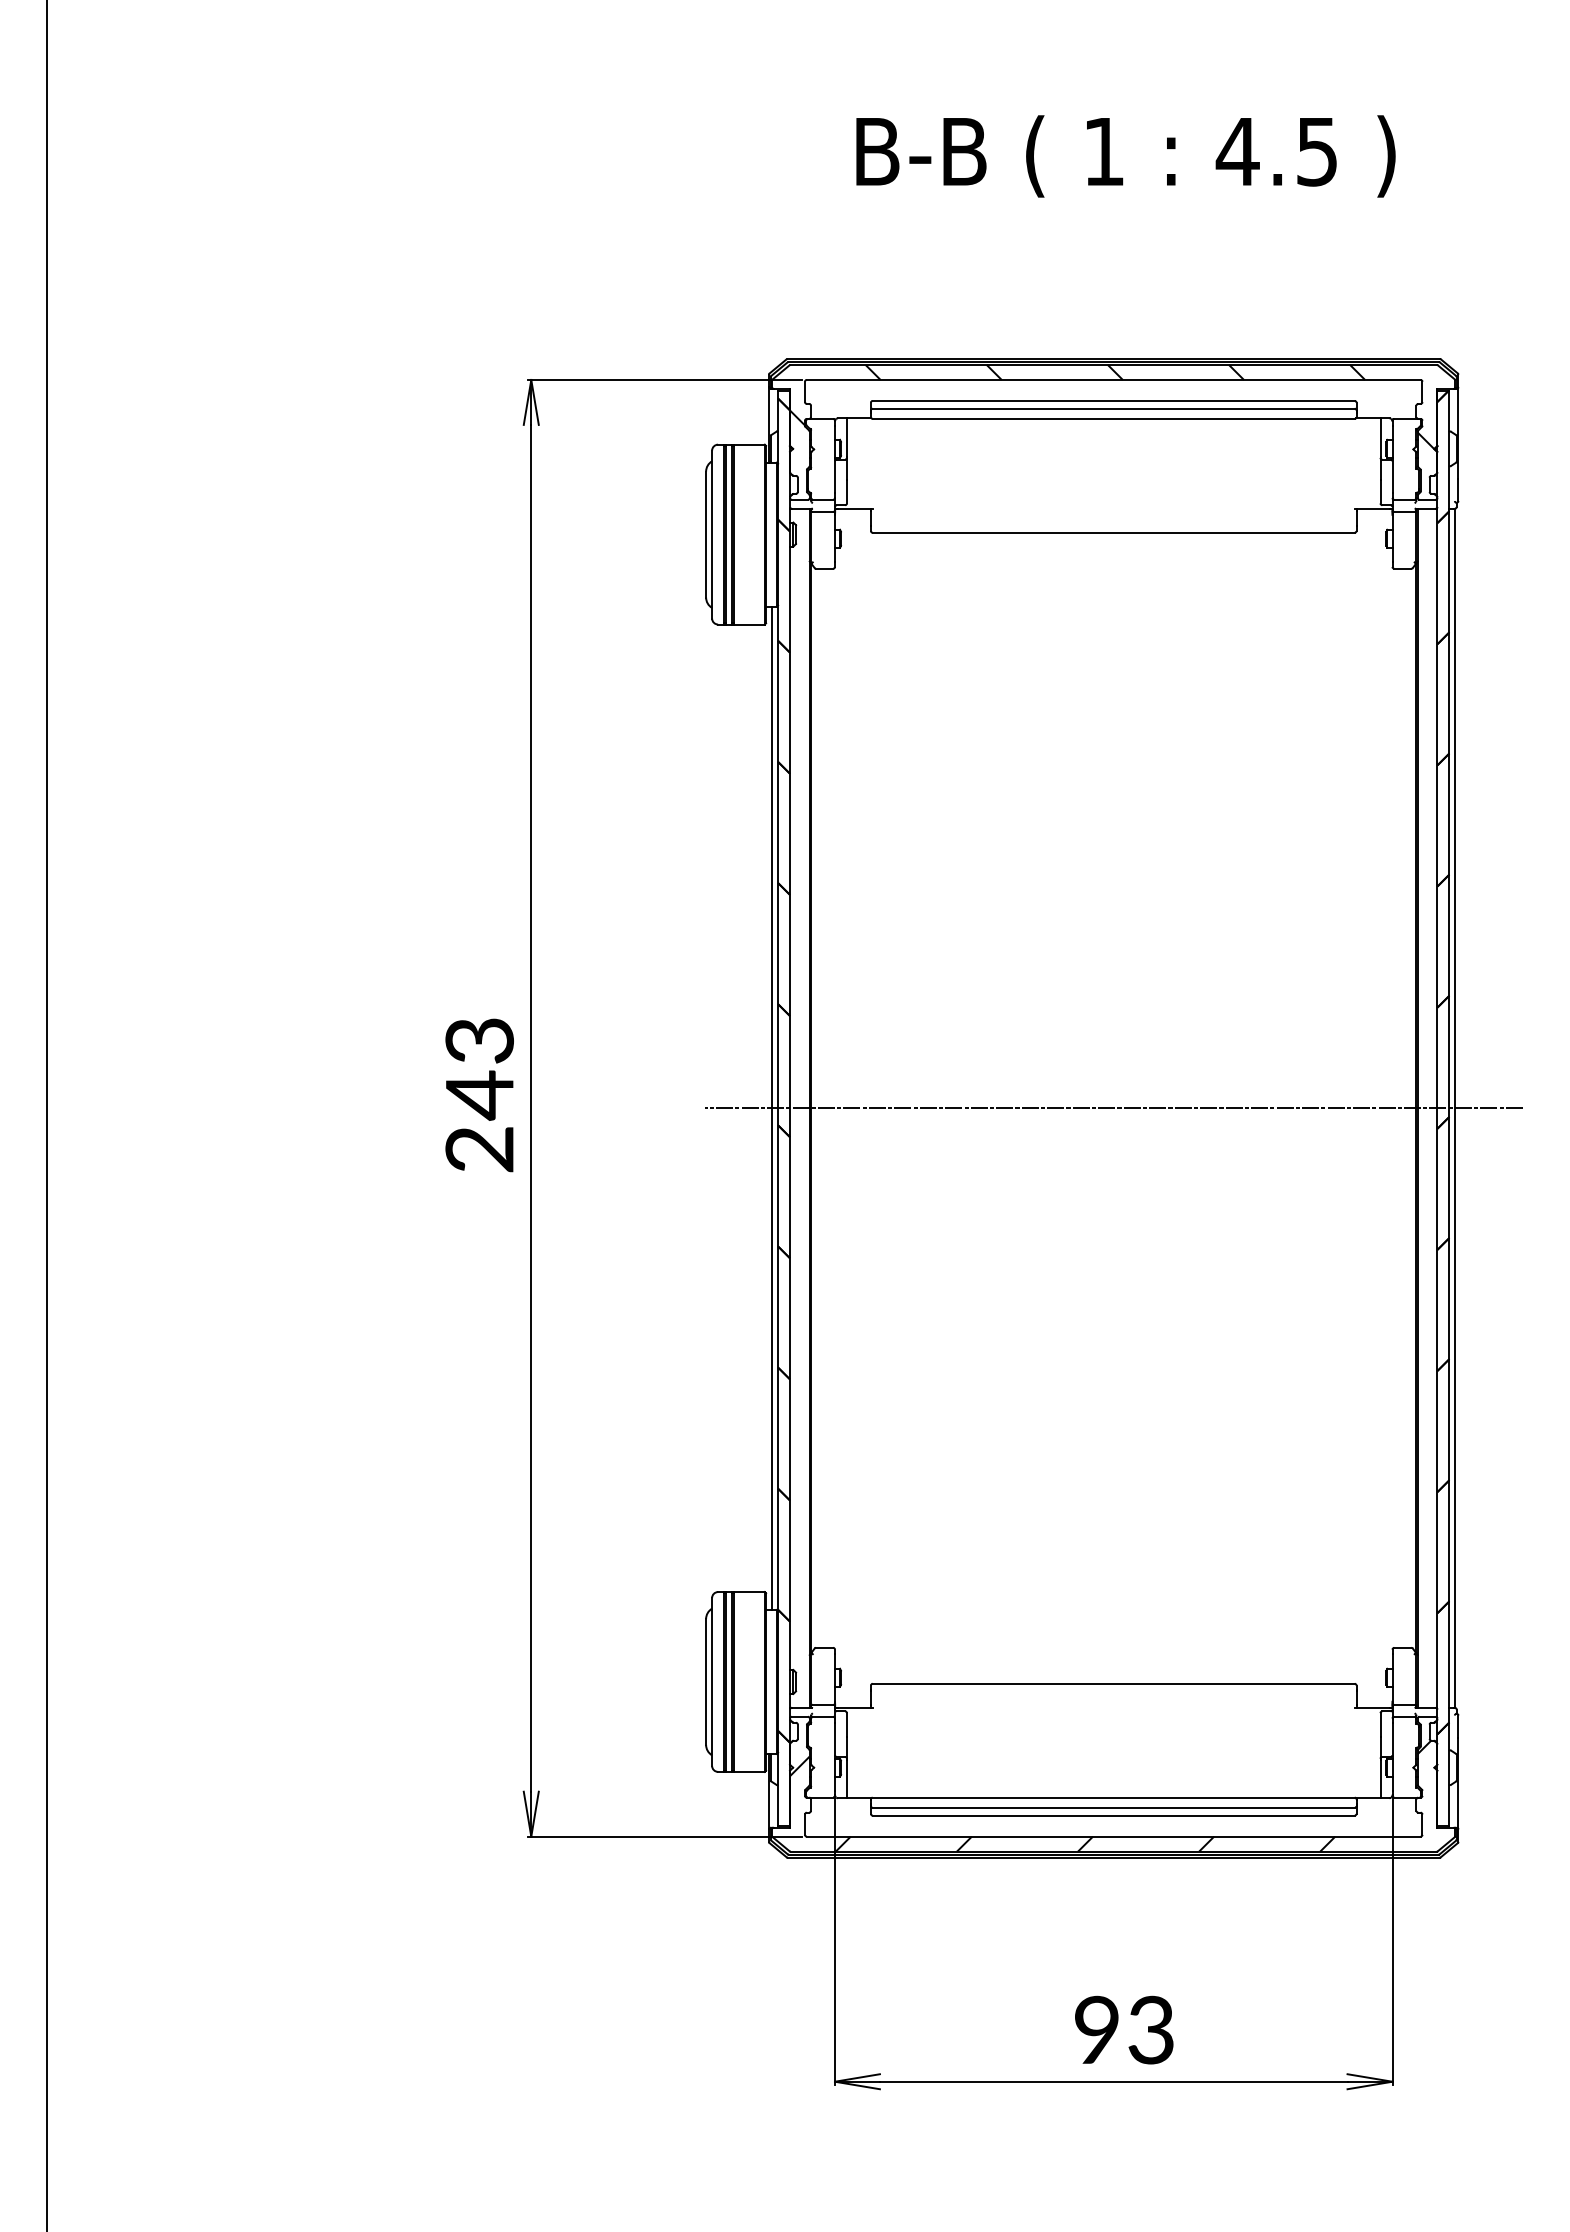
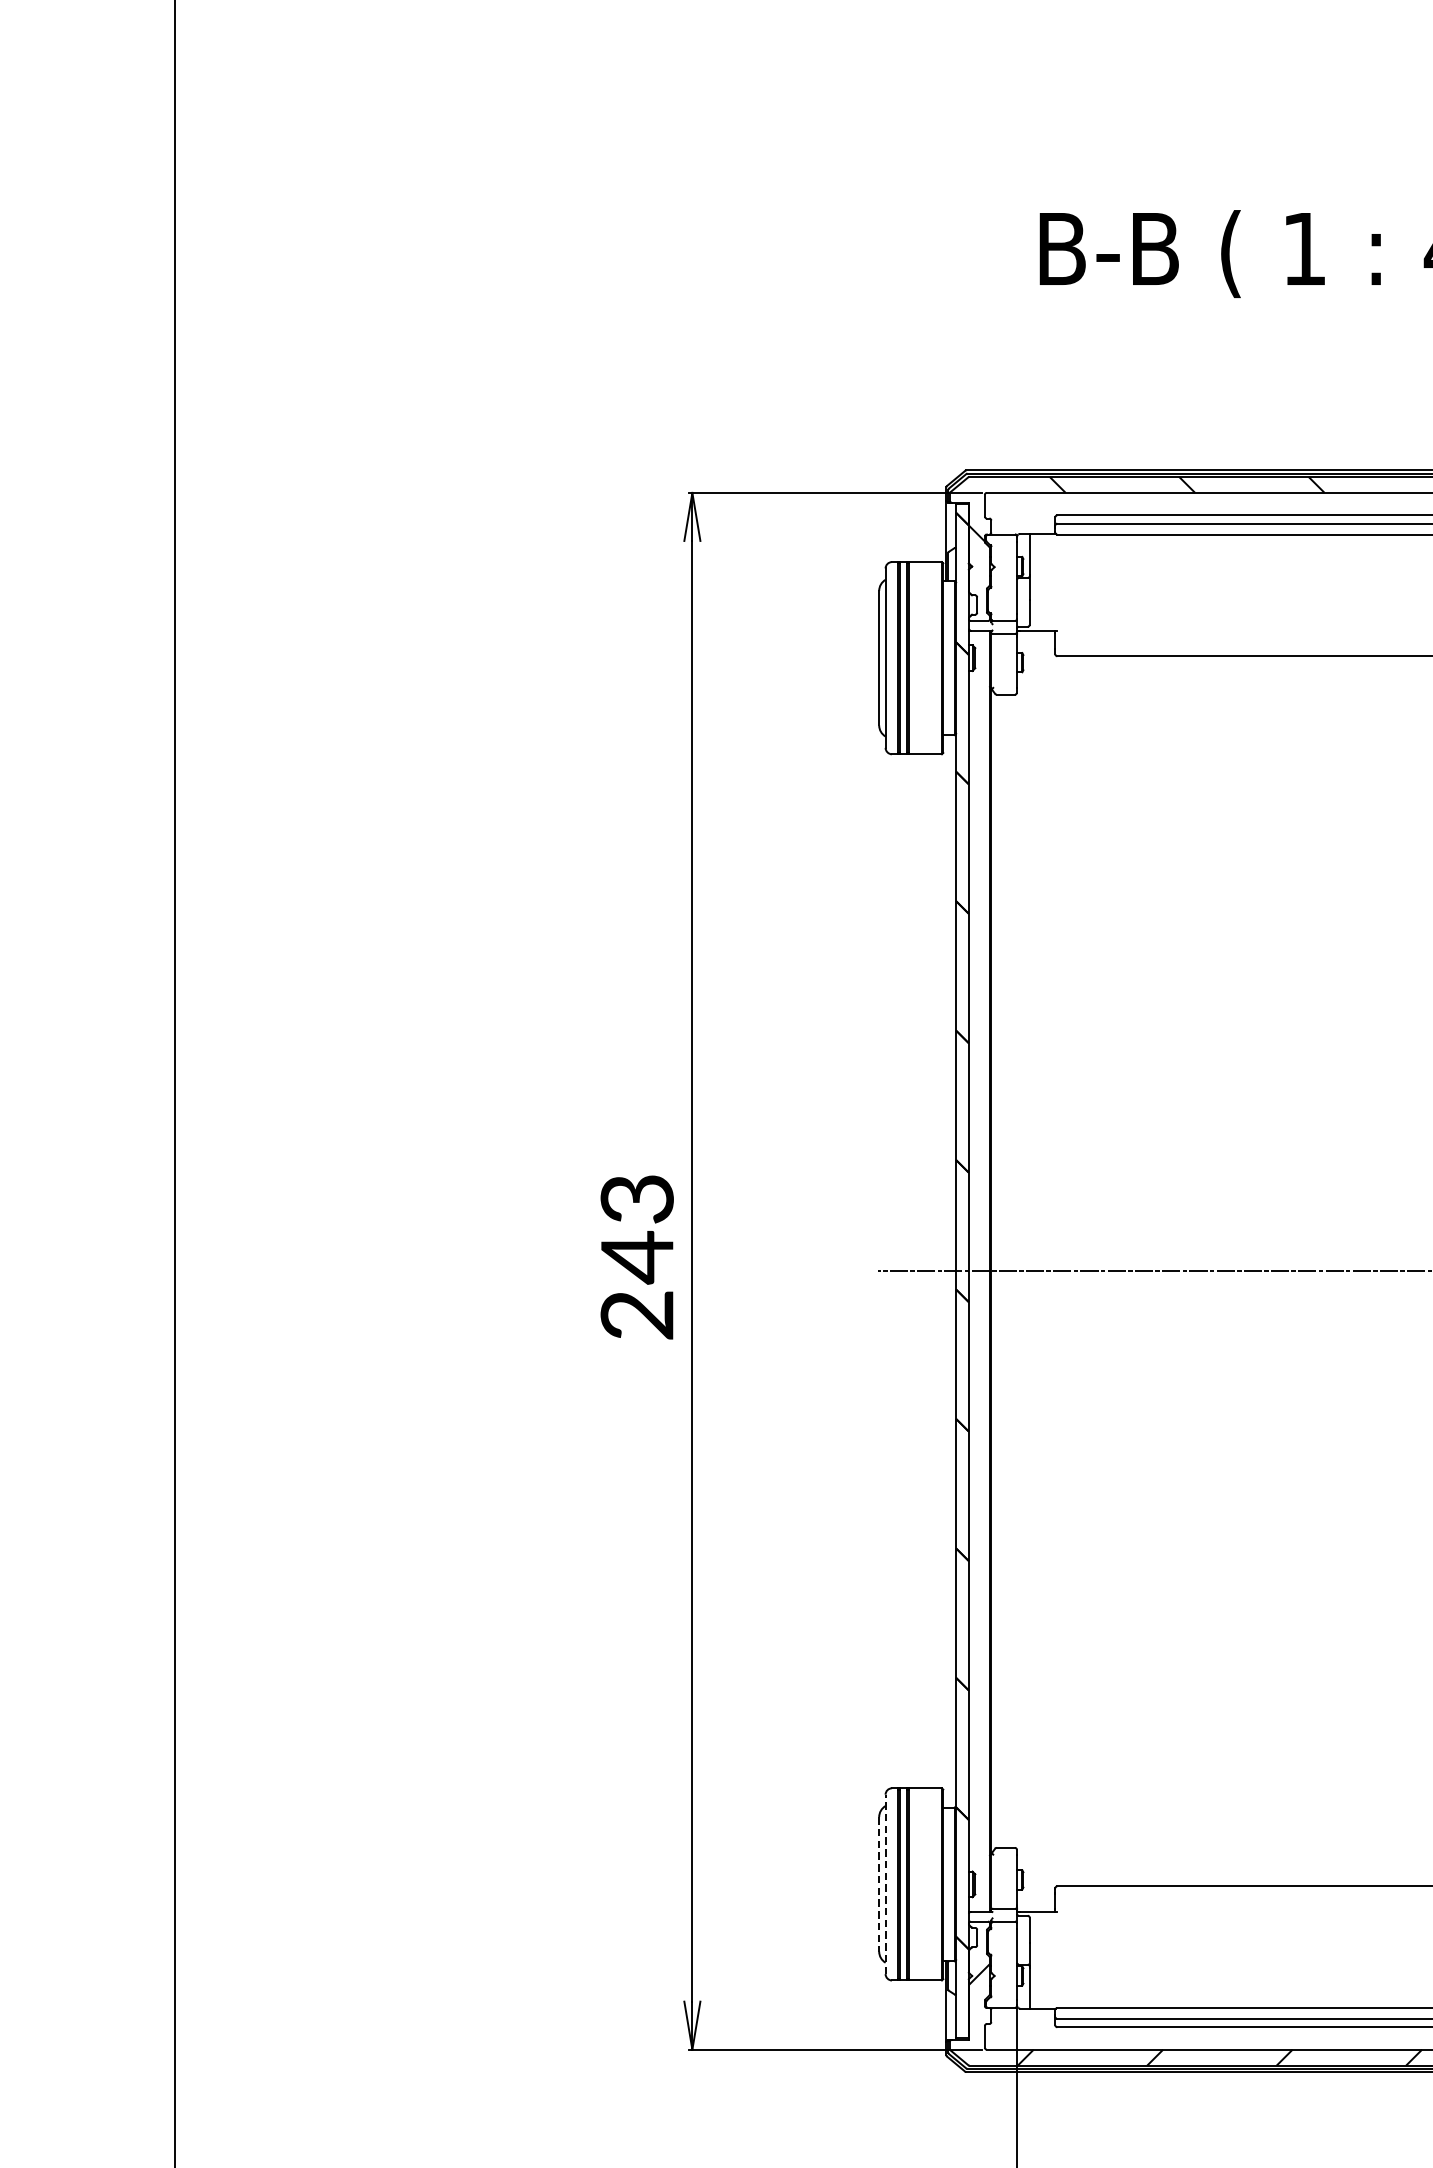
line: (772, 1108) -> (950, 1271), removed
line: (706, 1681) -> (879, 1883), solid -> dashed
line: (712, 1681) -> (886, 1883), solid -> dashed

